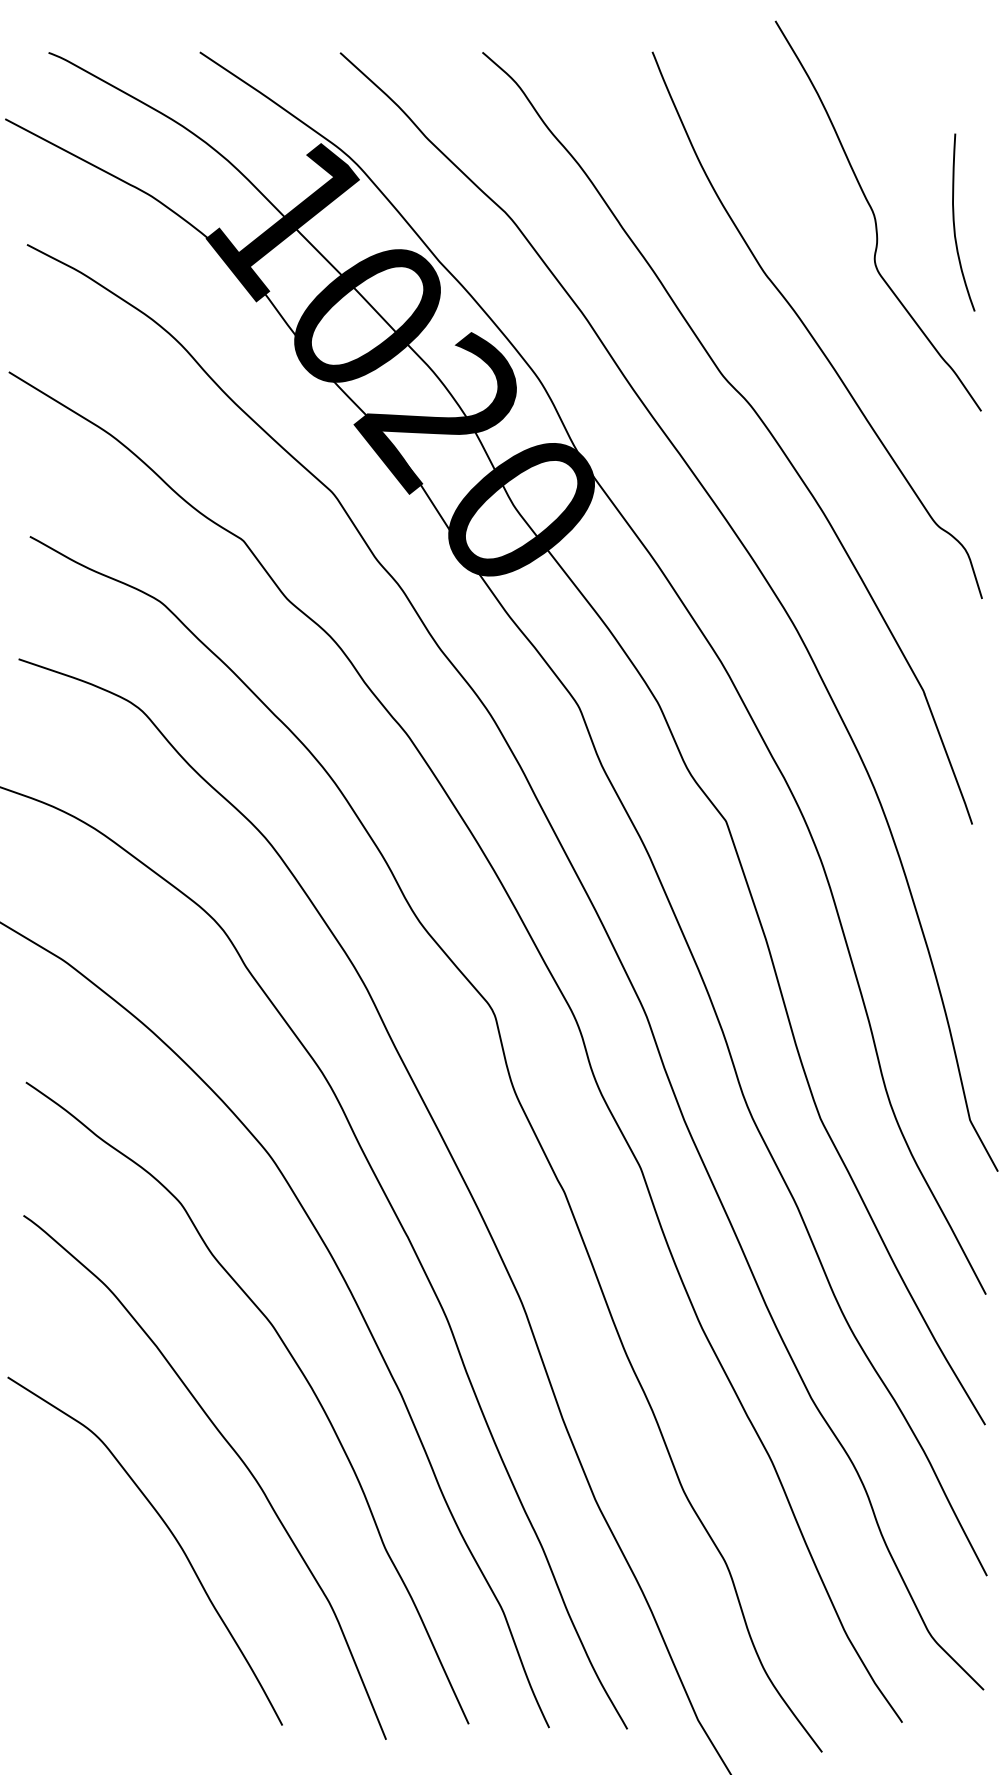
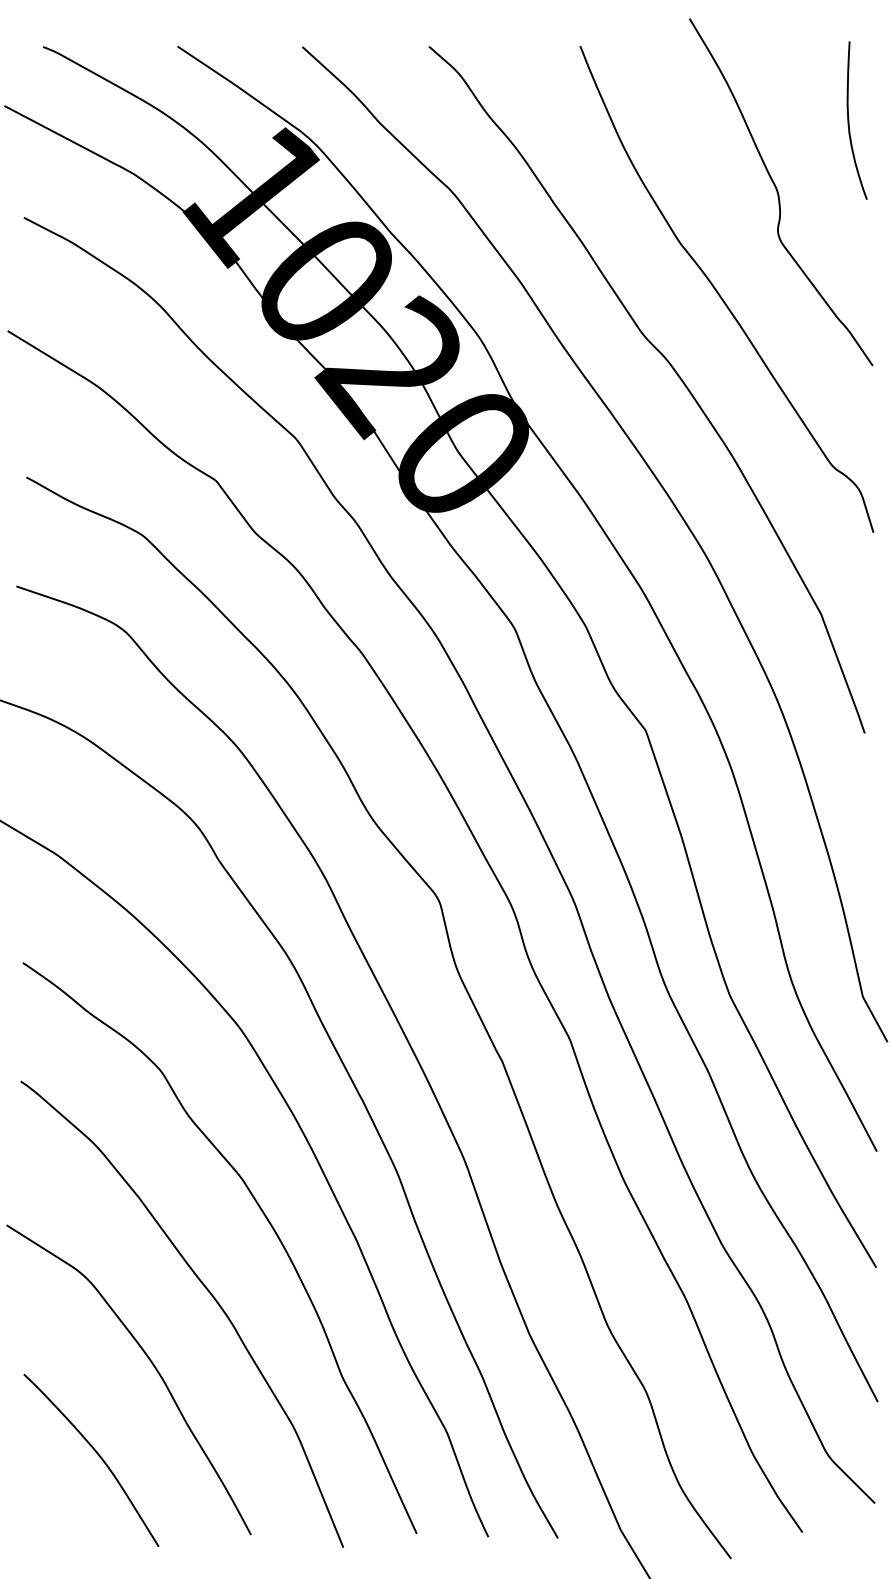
curve: (955, 226) -> (849, 124), moved
curve: (110, 1636) -> (98, 1455), added

